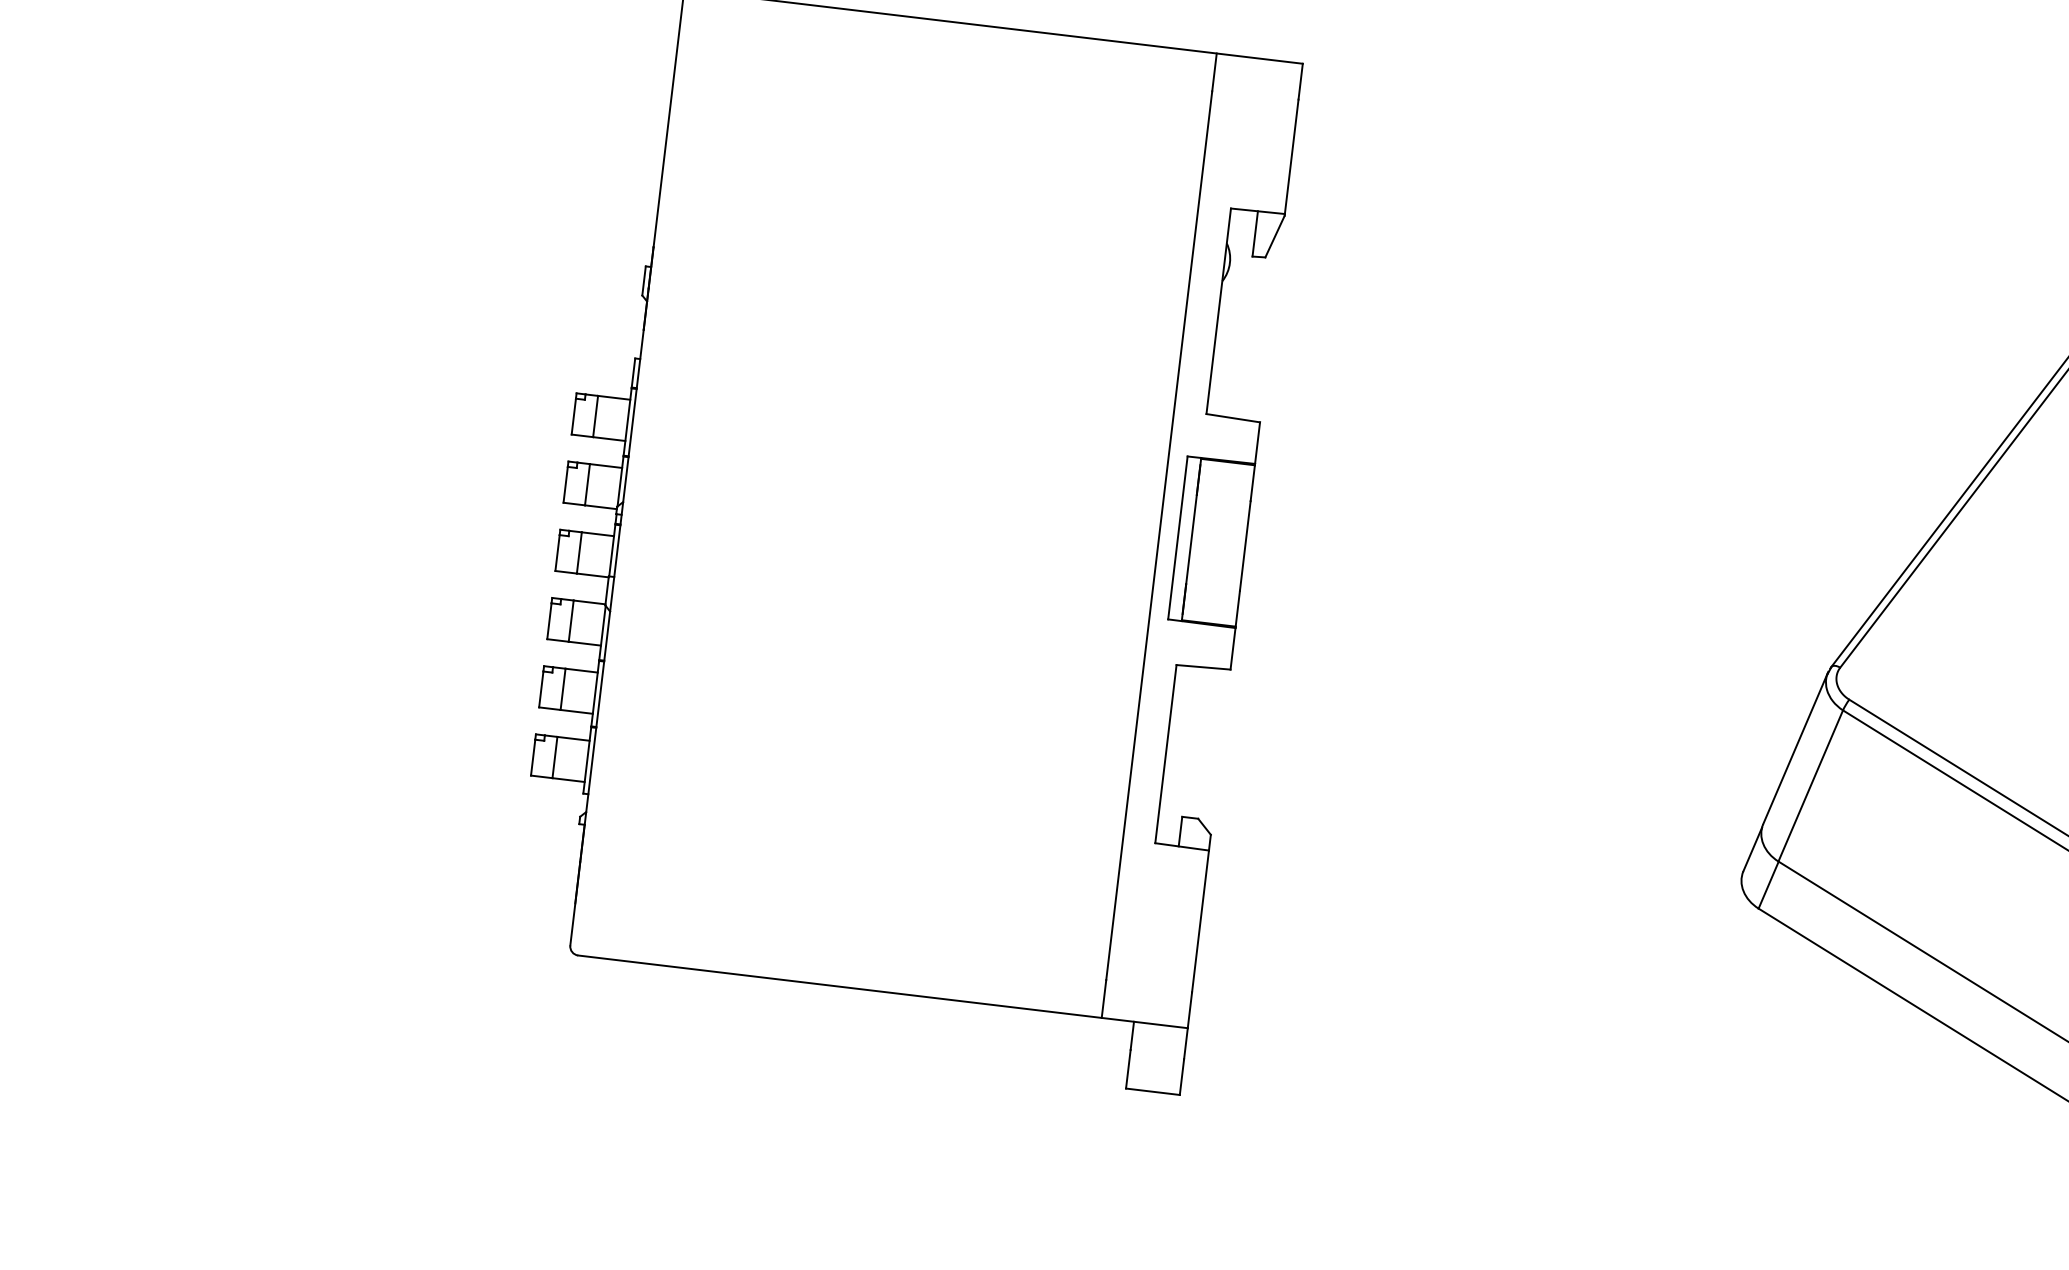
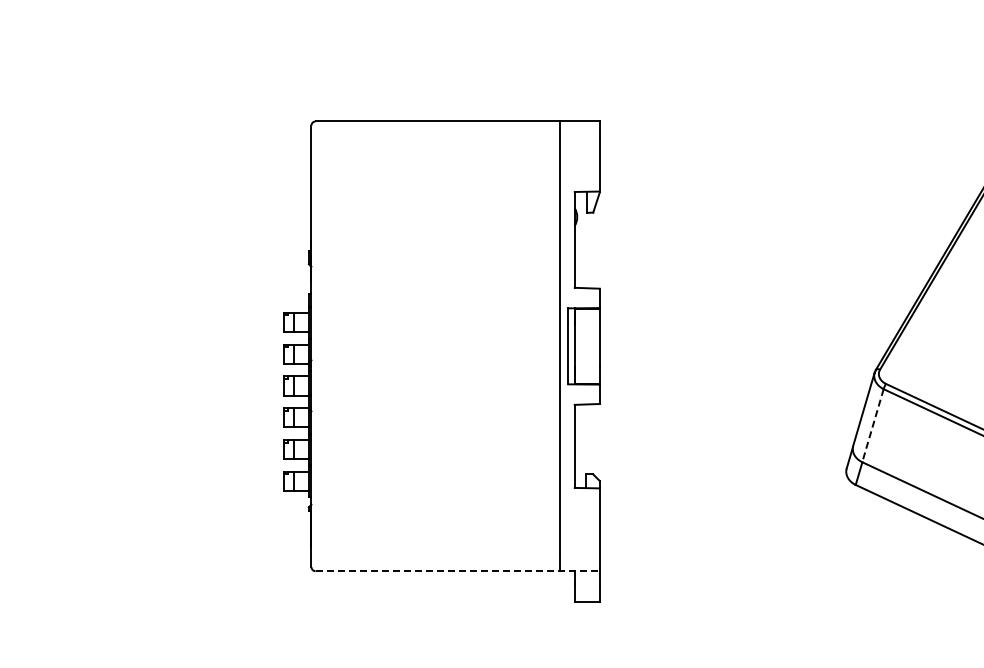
line: (1809, 787) -> (872, 426), solid -> dashed
line: (884, 992) -> (458, 571), solid -> dashed

